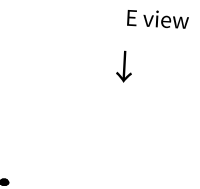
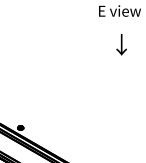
text: (124, 66) -> (121, 44), moved

